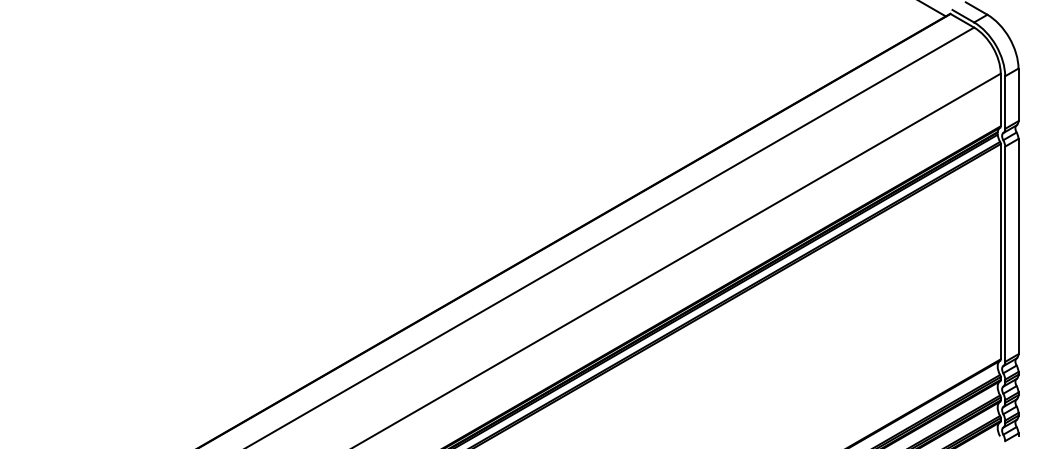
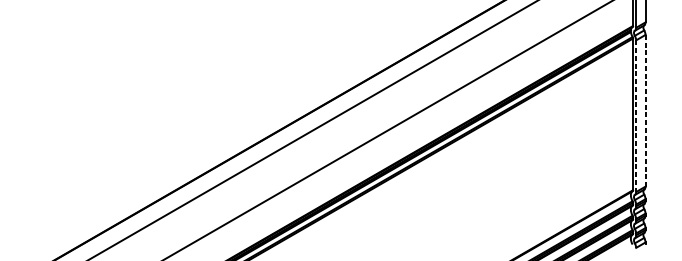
line: (1018, 246) -> (645, 110), solid -> dashed
line: (1005, 254) -> (636, 116), solid -> dashed

